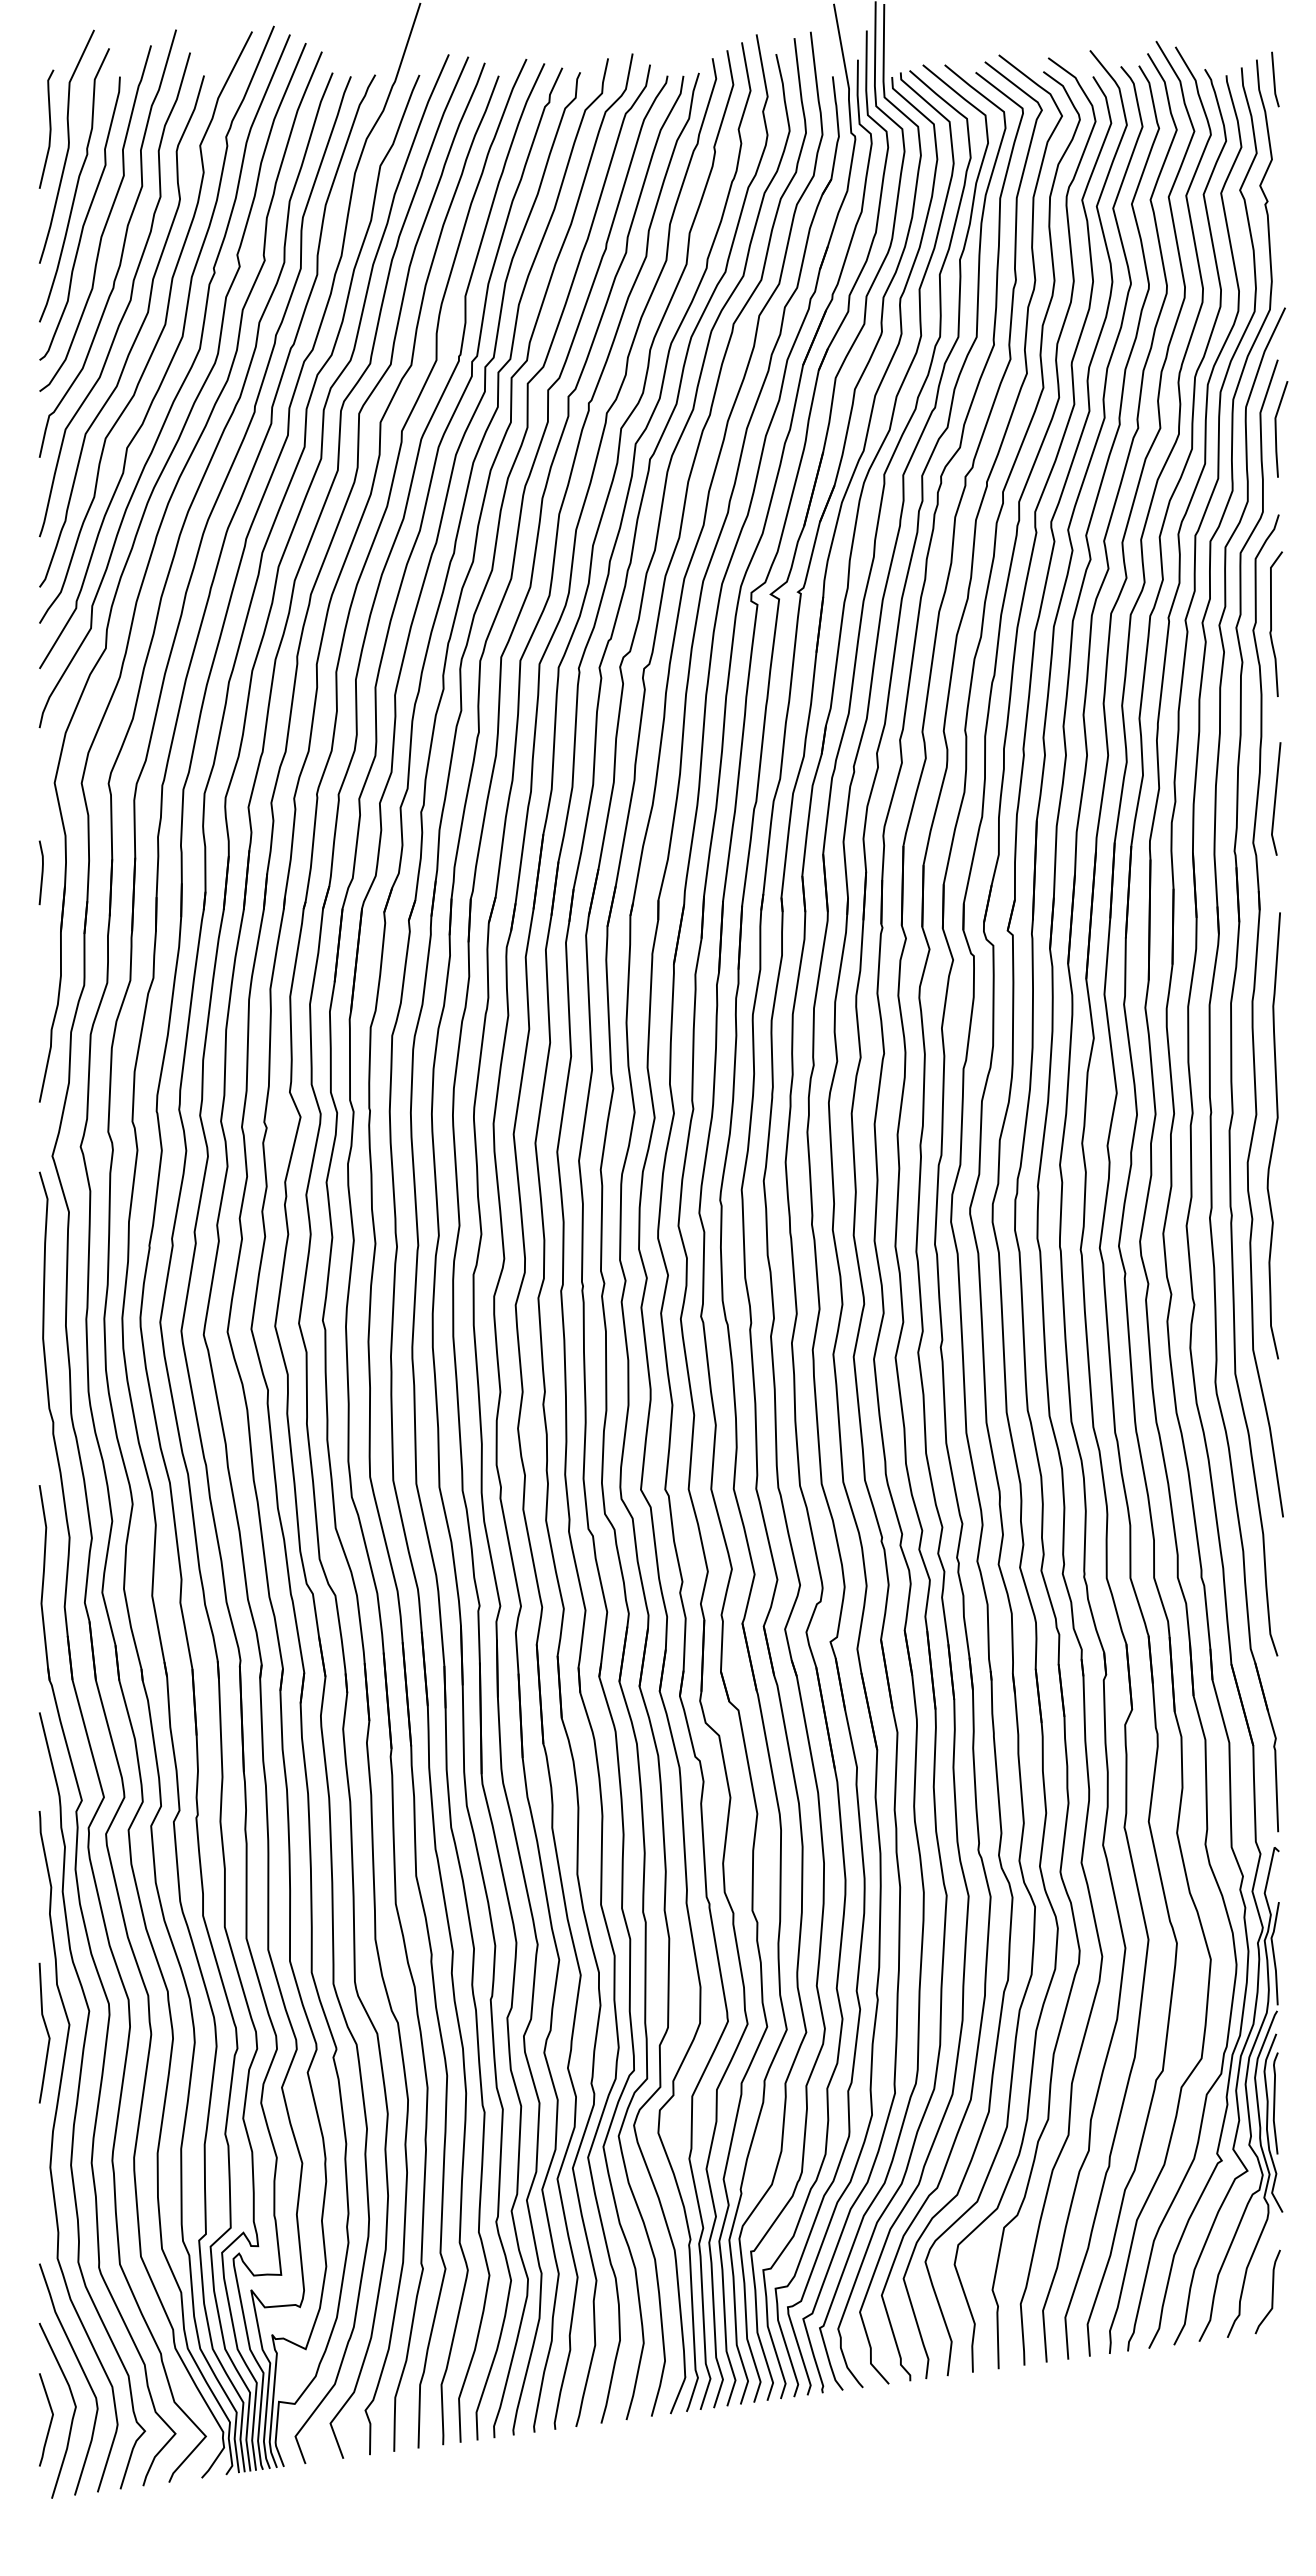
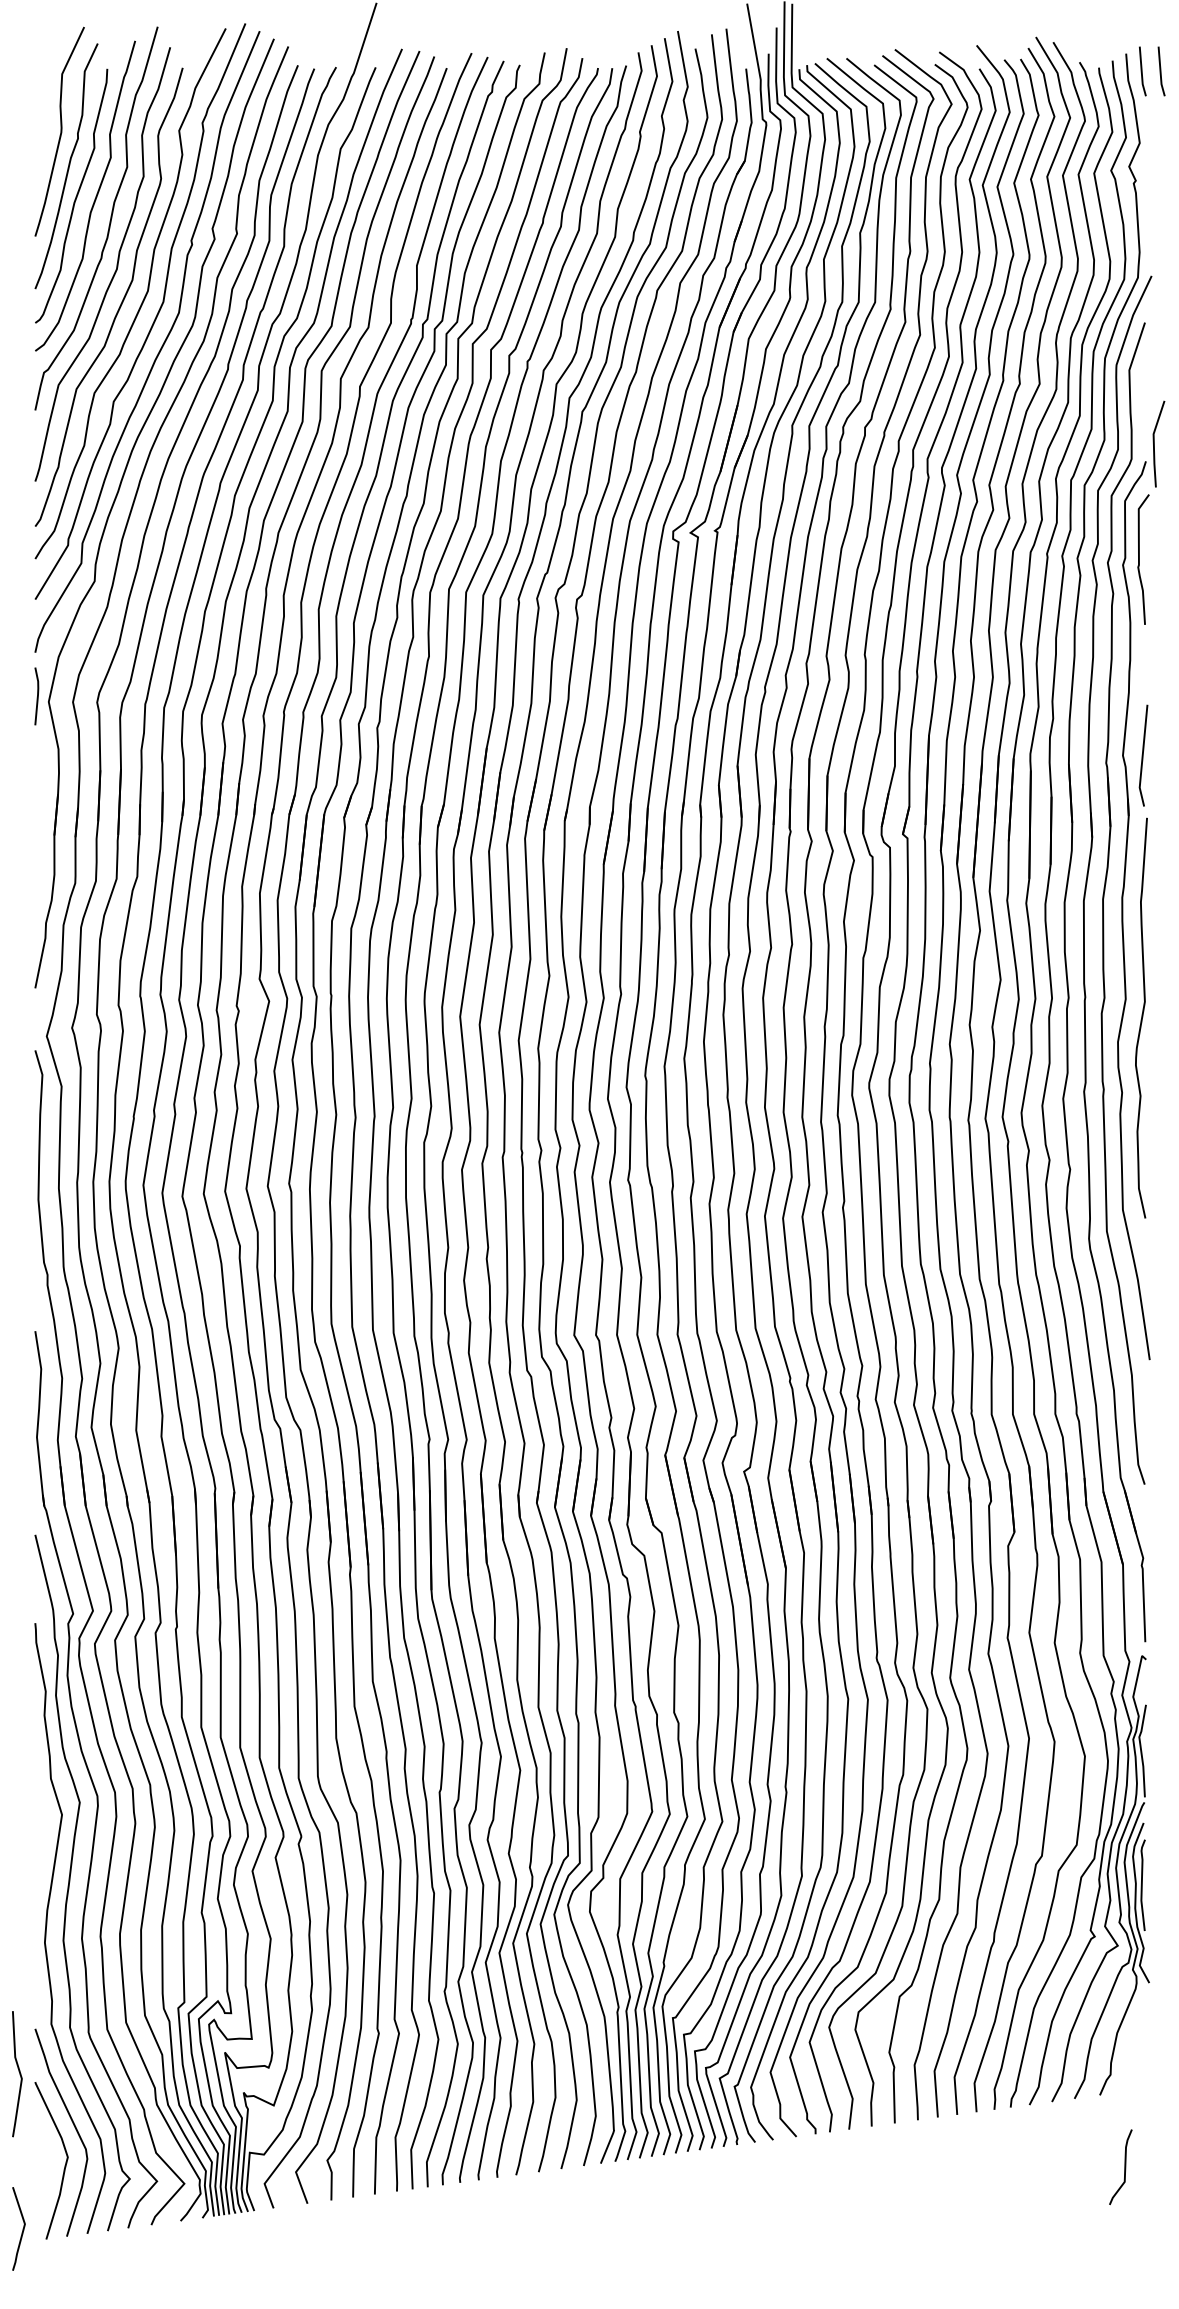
line: (1296, 79) -> (1161, 71), added
curve: (49, 128) -> (44, 115), removed
line: (1276, 429) -> (1154, 444), moved
line: (1276, 798) -> (1143, 755), moved
line: (41, 872) -> (36, 696), moved
line: (46, 2032) -> (19, 2073), moved
curve: (1271, 2292) -> (1124, 2167), moved
line: (50, 2419) -> (22, 2228), moved

